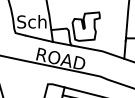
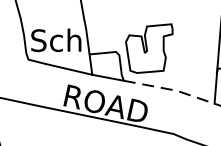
line: (99, 50) -> (172, 89), solid -> dashed

